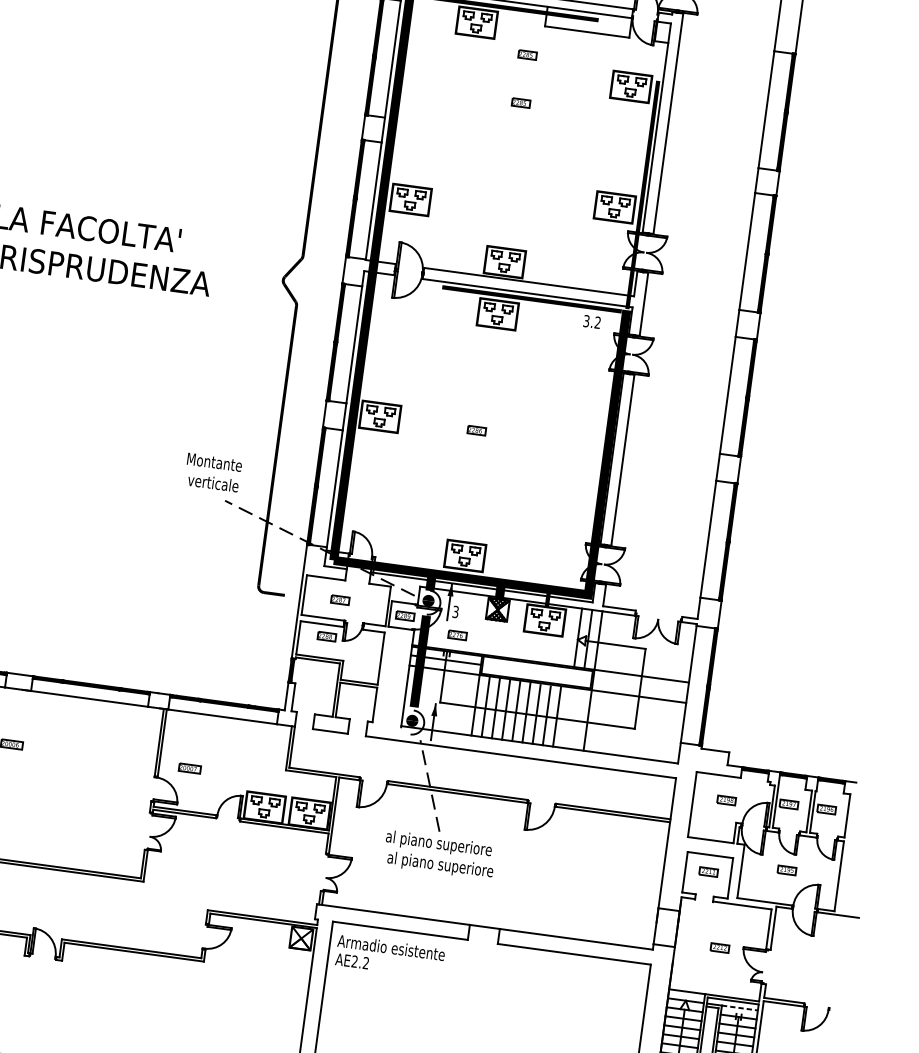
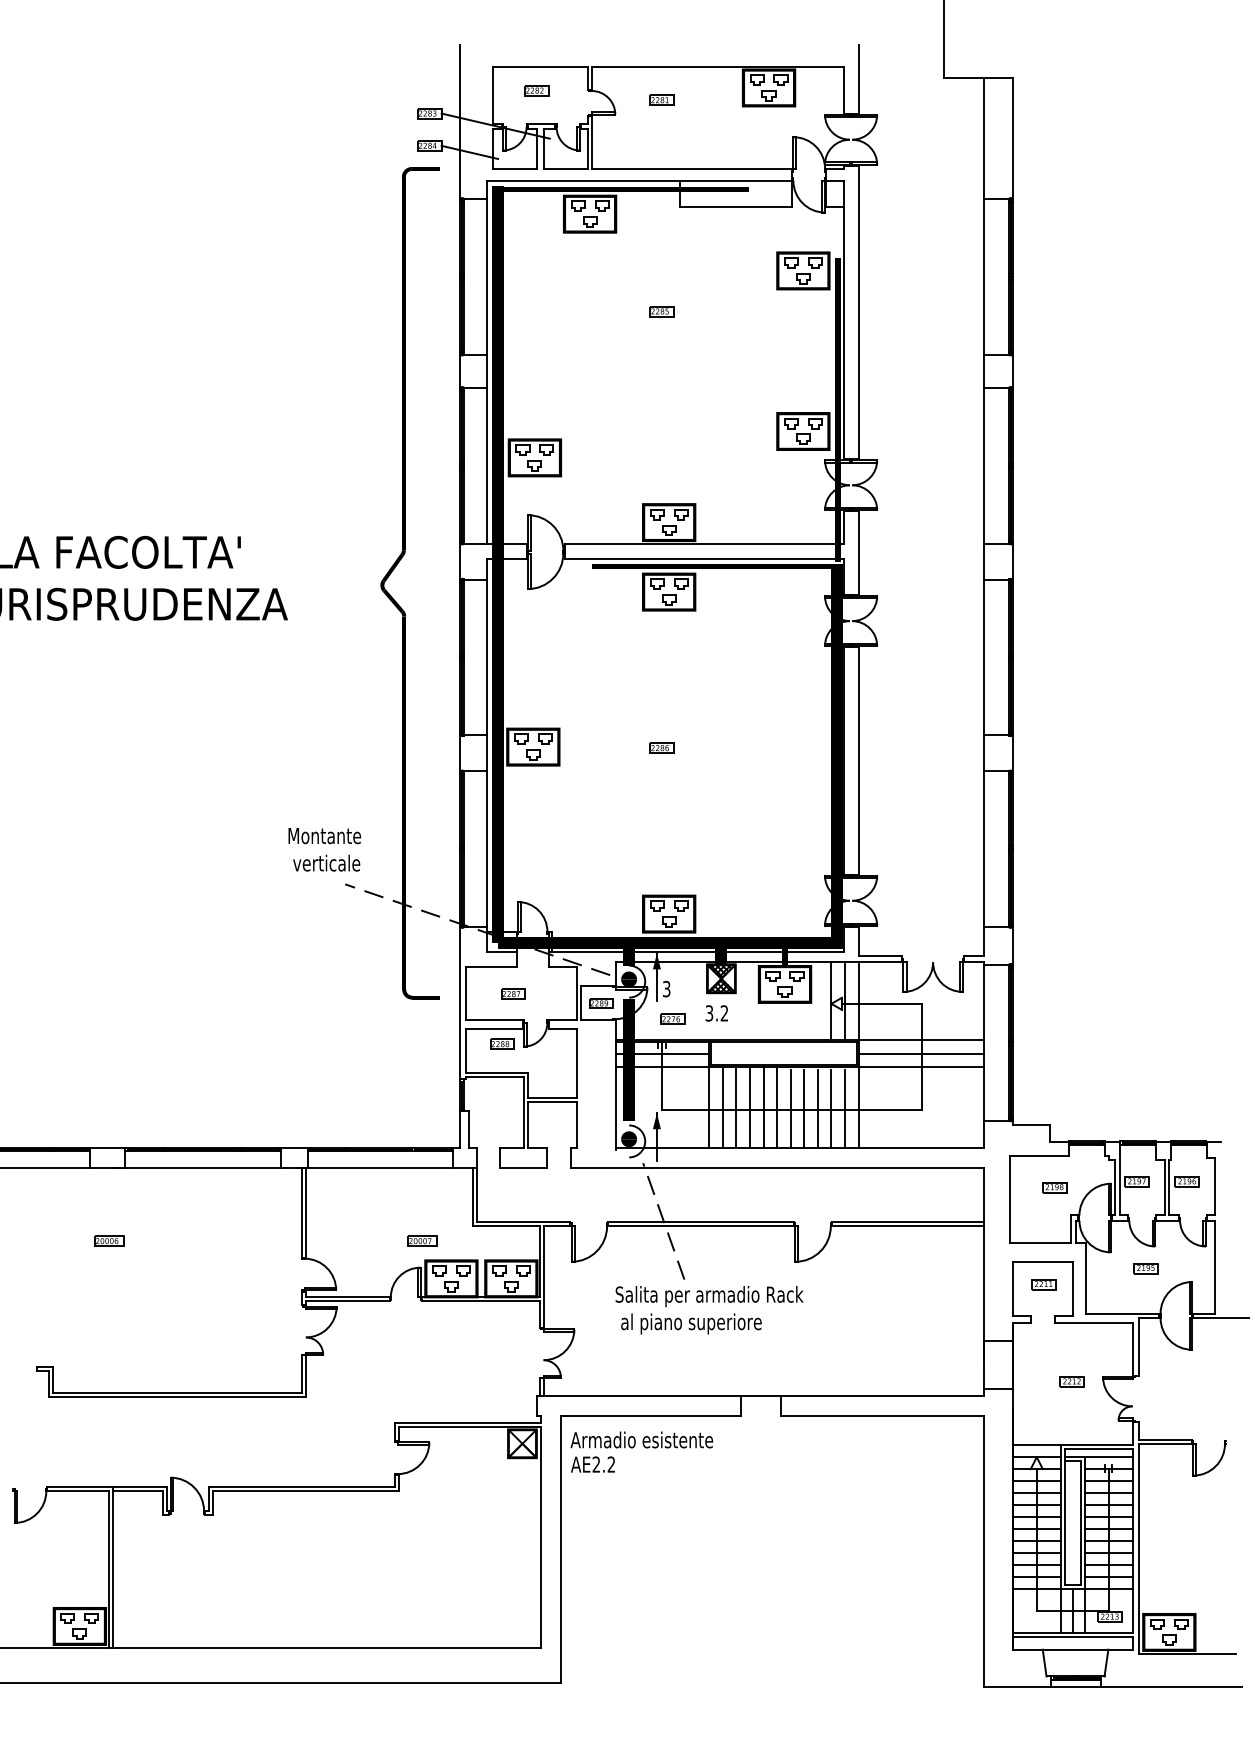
part: (527, 54) -> (661, 247), removed
text: (591, 321) -> (716, 1013), moved
line: (640, 686) -> (921, 1053), added
line: (567, 718) -> (831, 1108), added
line: (577, 719) -> (845, 1108), added
part: (189, 768) -> (422, 1240), moved
text: (456, 846) -> (709, 1296), al piano superiore -> Salita per armadio Rack
line: (739, 1008) -> (1108, 1457), dashed -> solid

